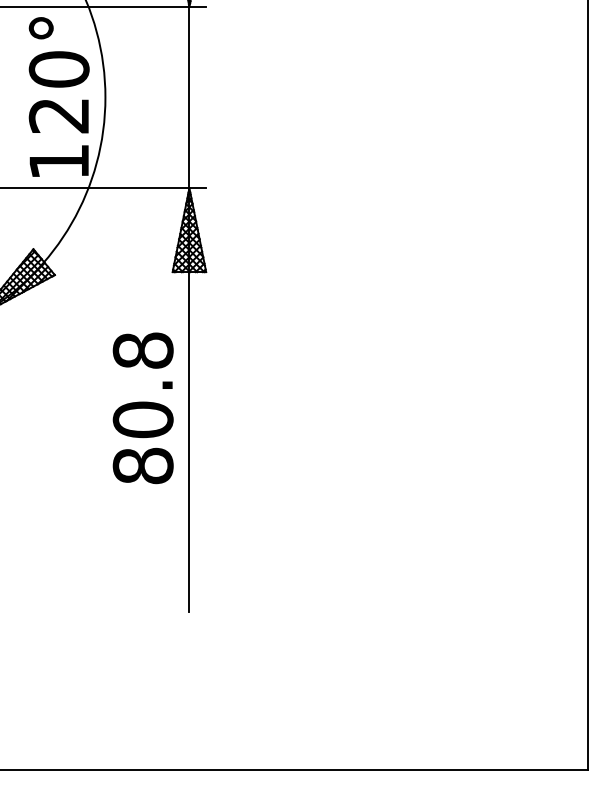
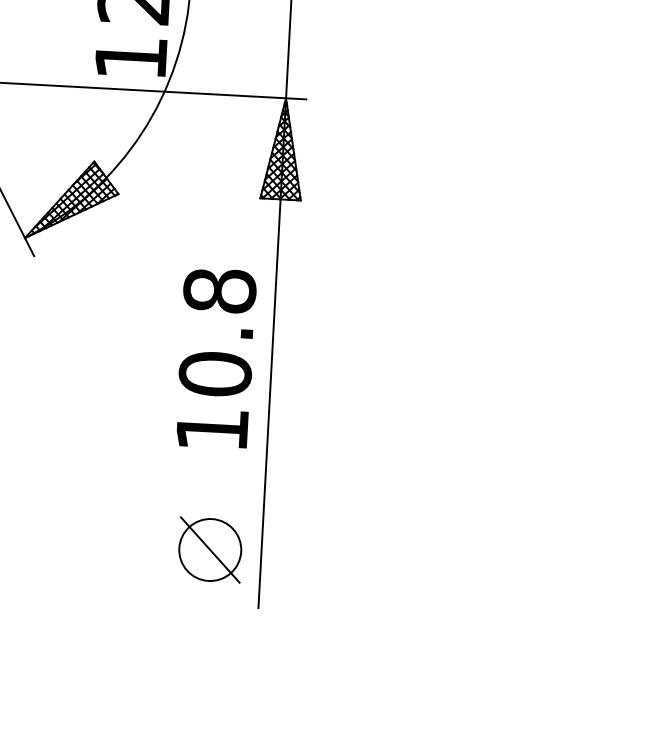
text: (142, 465) -> (211, 429), 80.8 -> 10.8
part: (146, 565) -> (209, 549), added

